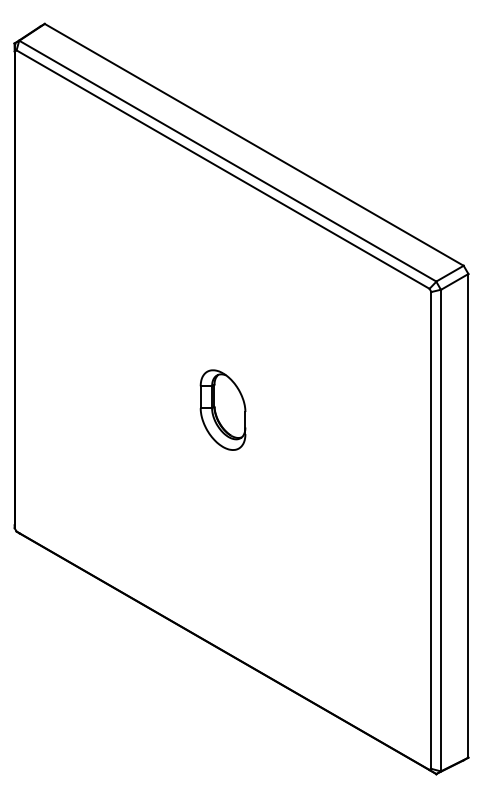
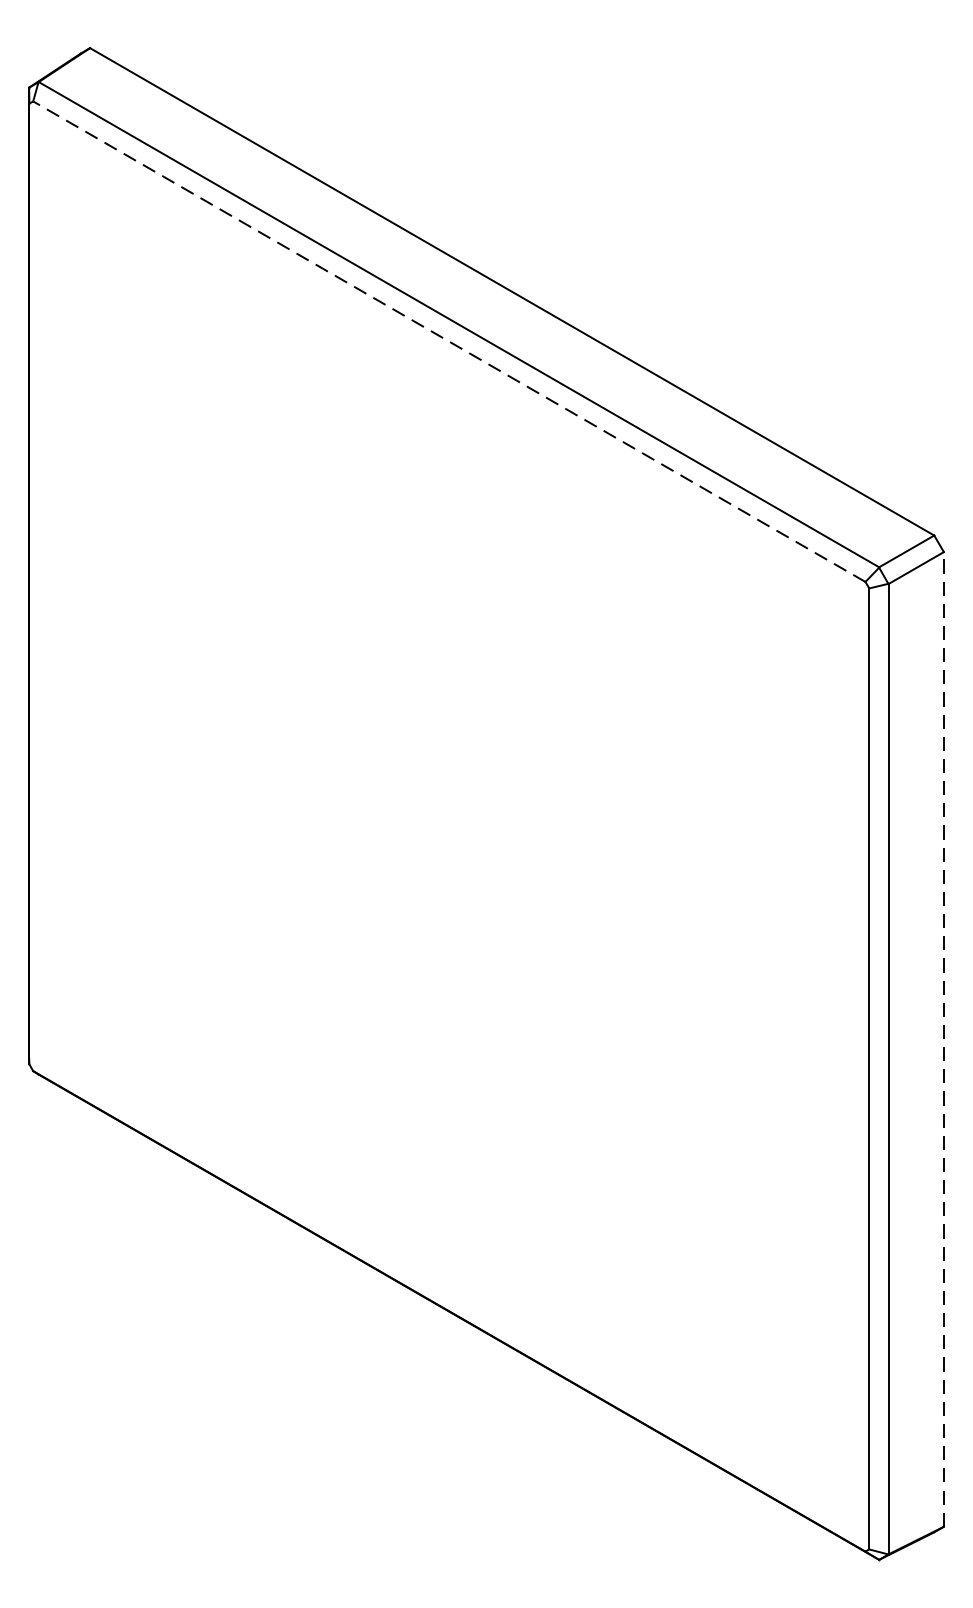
line: (222, 169) -> (448, 341), solid -> dashed
part: (222, 409) -> (448, 825), removed
line: (468, 515) -> (943, 1038), solid -> dashed

